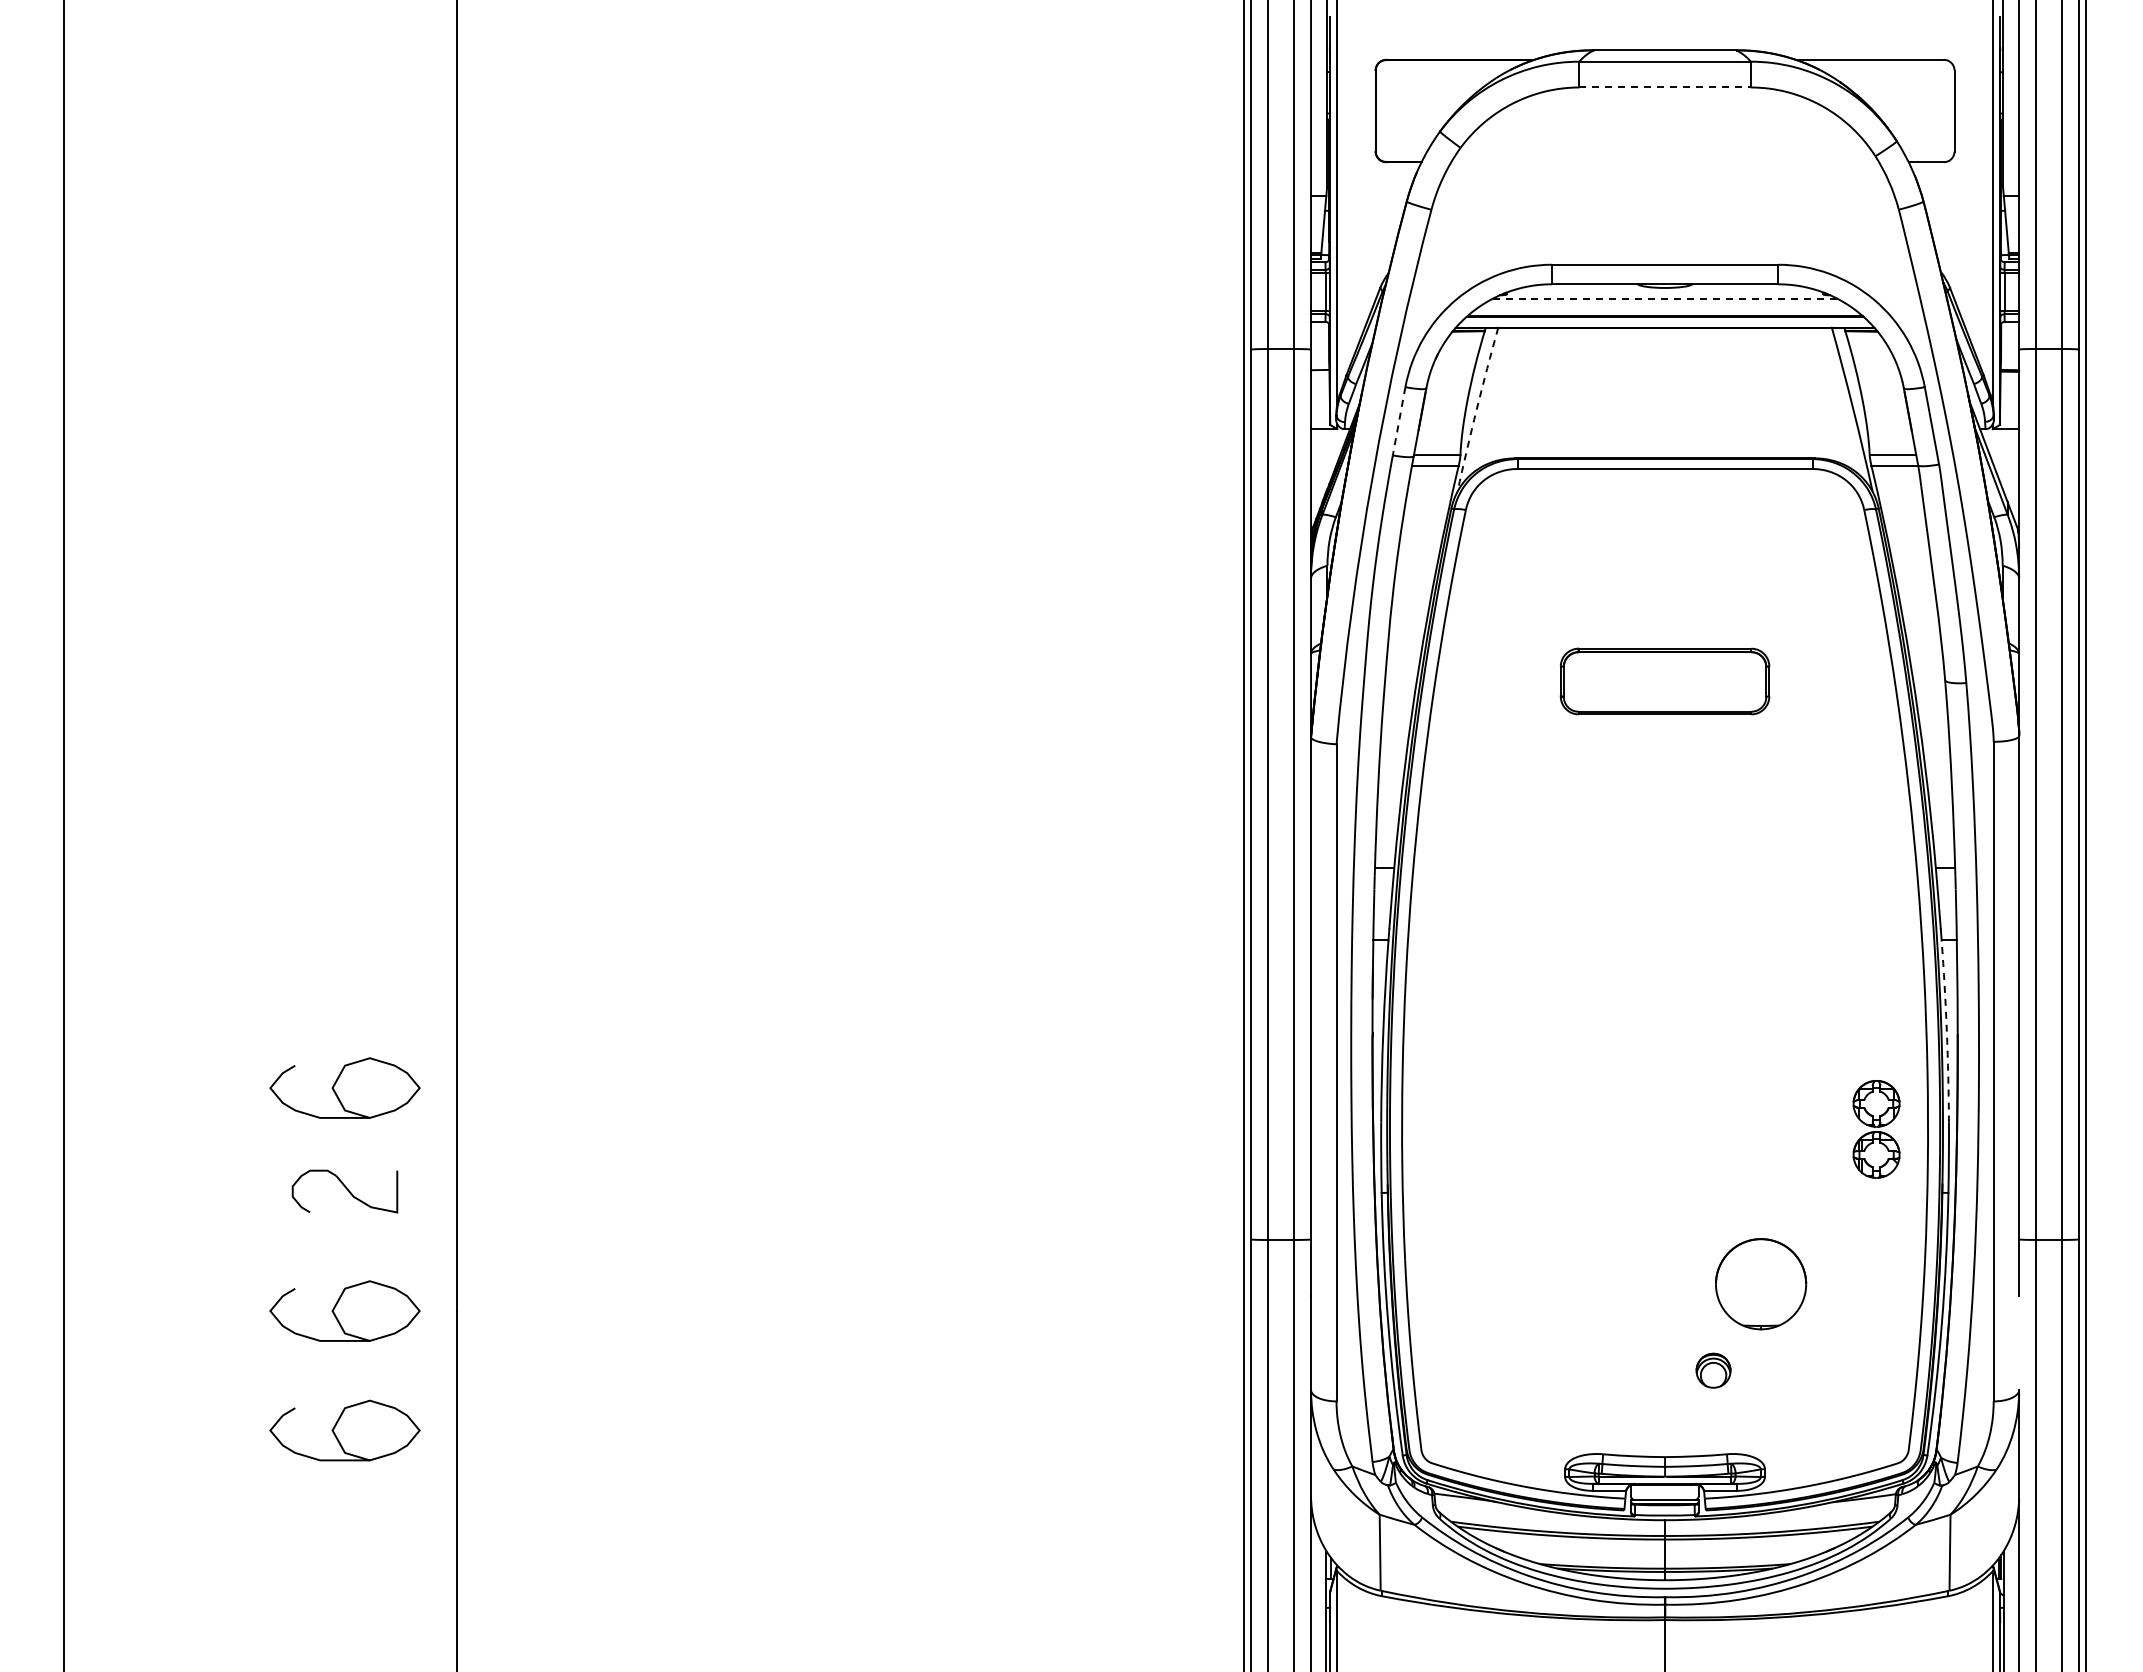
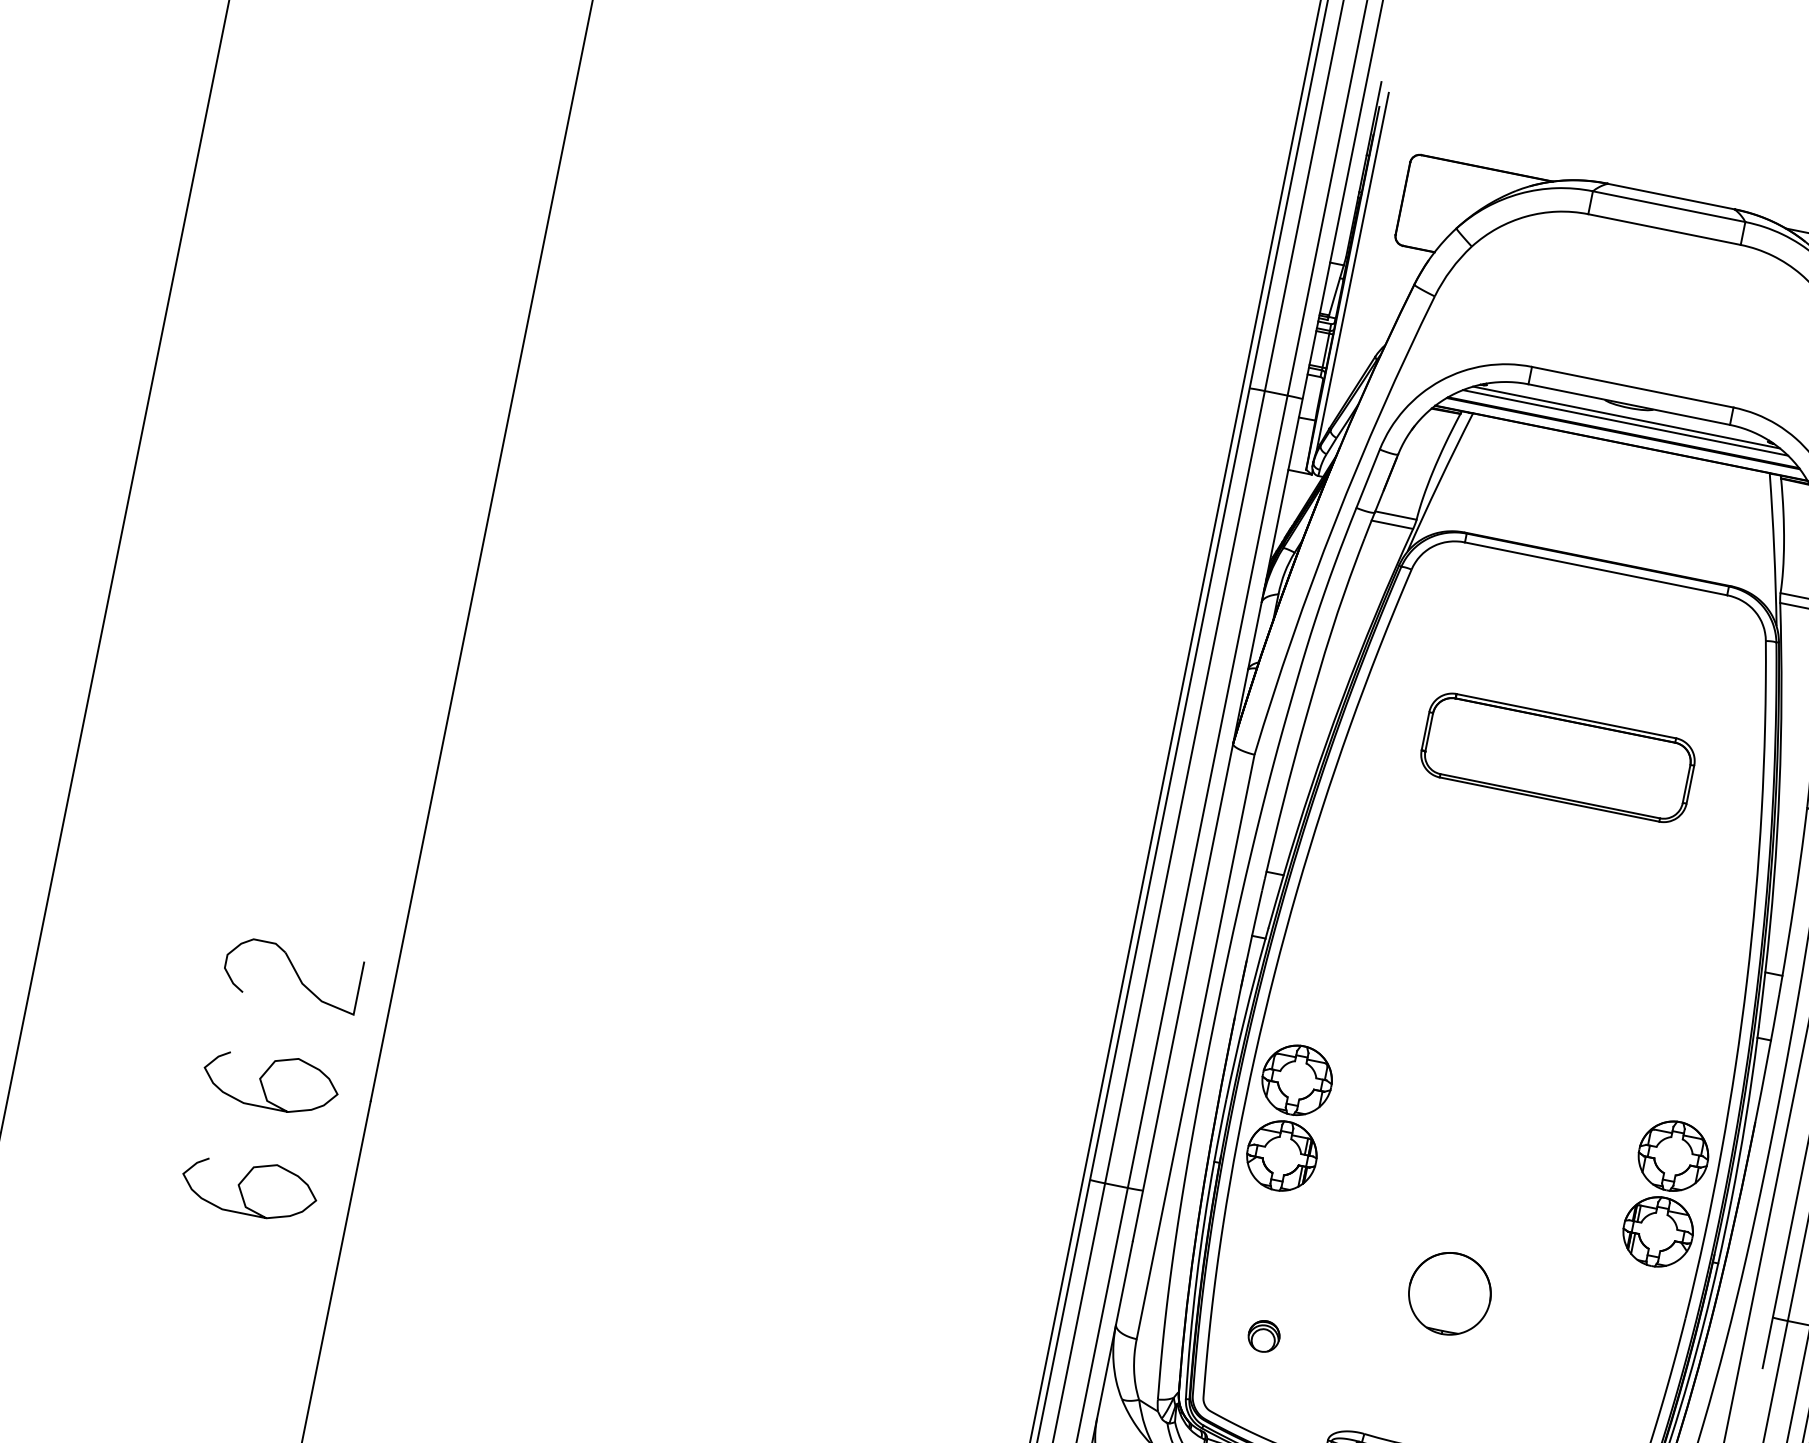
line: (1665, 87) -> (1664, 229), dashed -> solid
line: (1665, 298) -> (1627, 417), dashed -> solid
line: (1664, 304) -> (1625, 422), added
arc: (1476, 409) -> (1439, 482), dashed -> solid
line: (1399, 421) -> (1368, 478), dashed -> solid
part: (1664, 681) -> (1557, 757), size x1.43
arc: (1946, 1031) -> (1745, 1119), dashed -> solid
curve: (336, 1083) -> (304, 877), removed
part: (1453, 1129) -> (1289, 1118), added
part: (1876, 1129) -> (1665, 1194), size x1.67
part: (344, 1191) -> (292, 974), size x1.43
part: (1761, 1284) -> (1450, 1294), moved
part: (1713, 1370) -> (1264, 1336), moved

